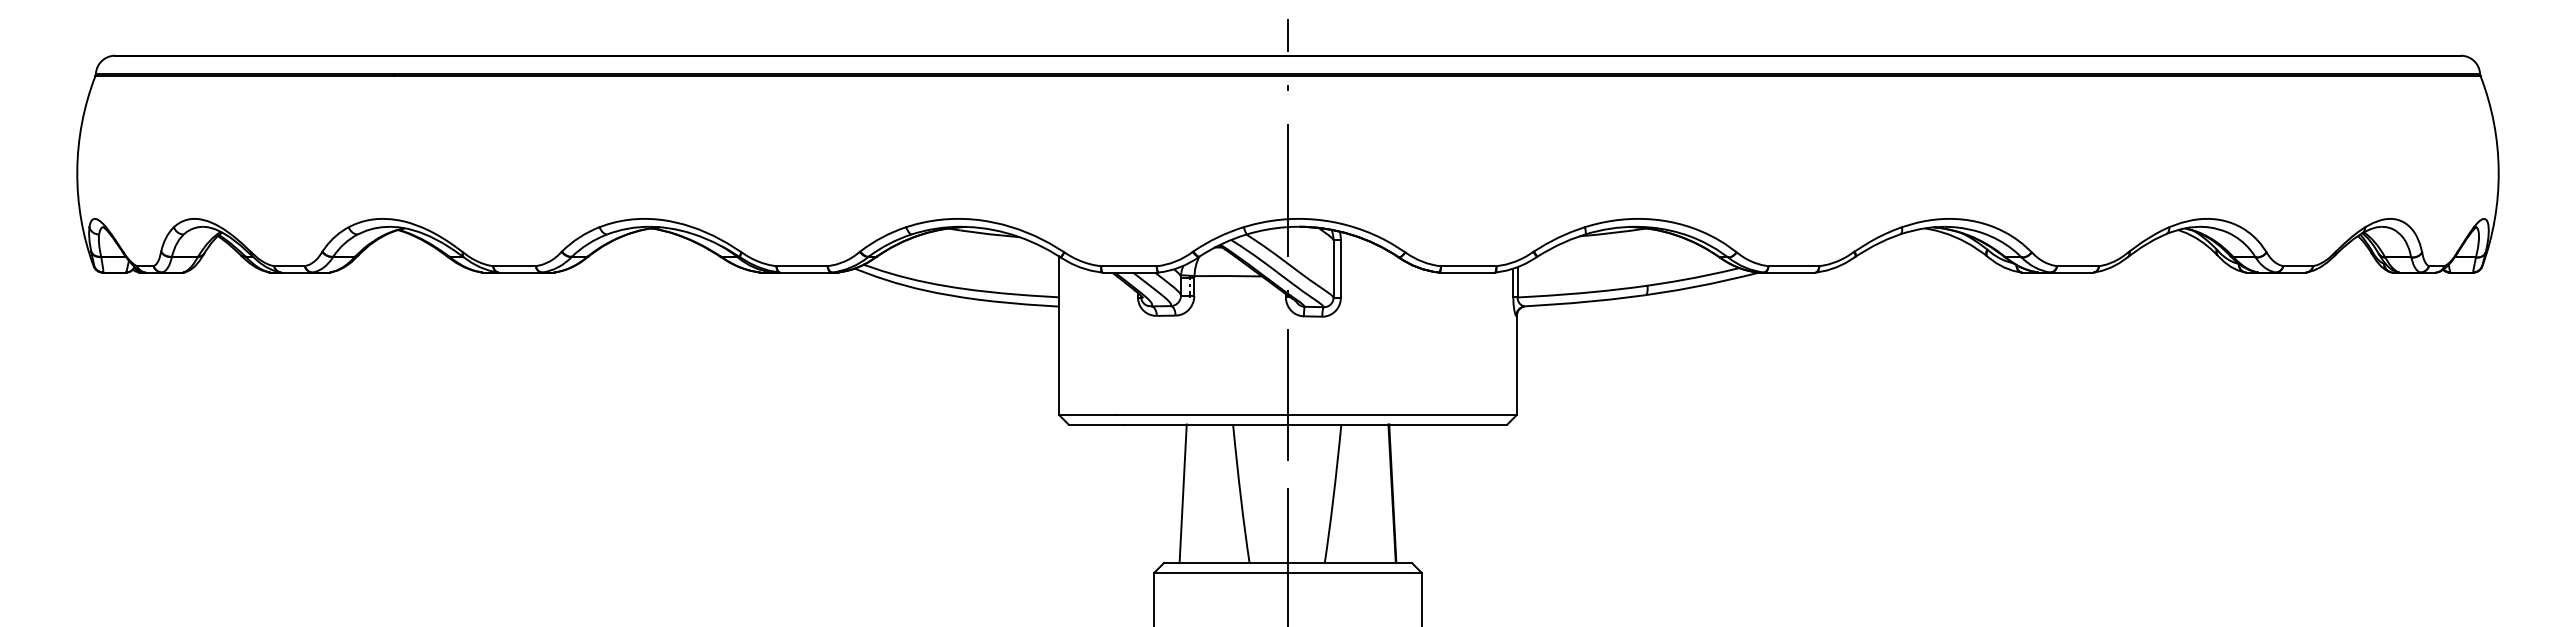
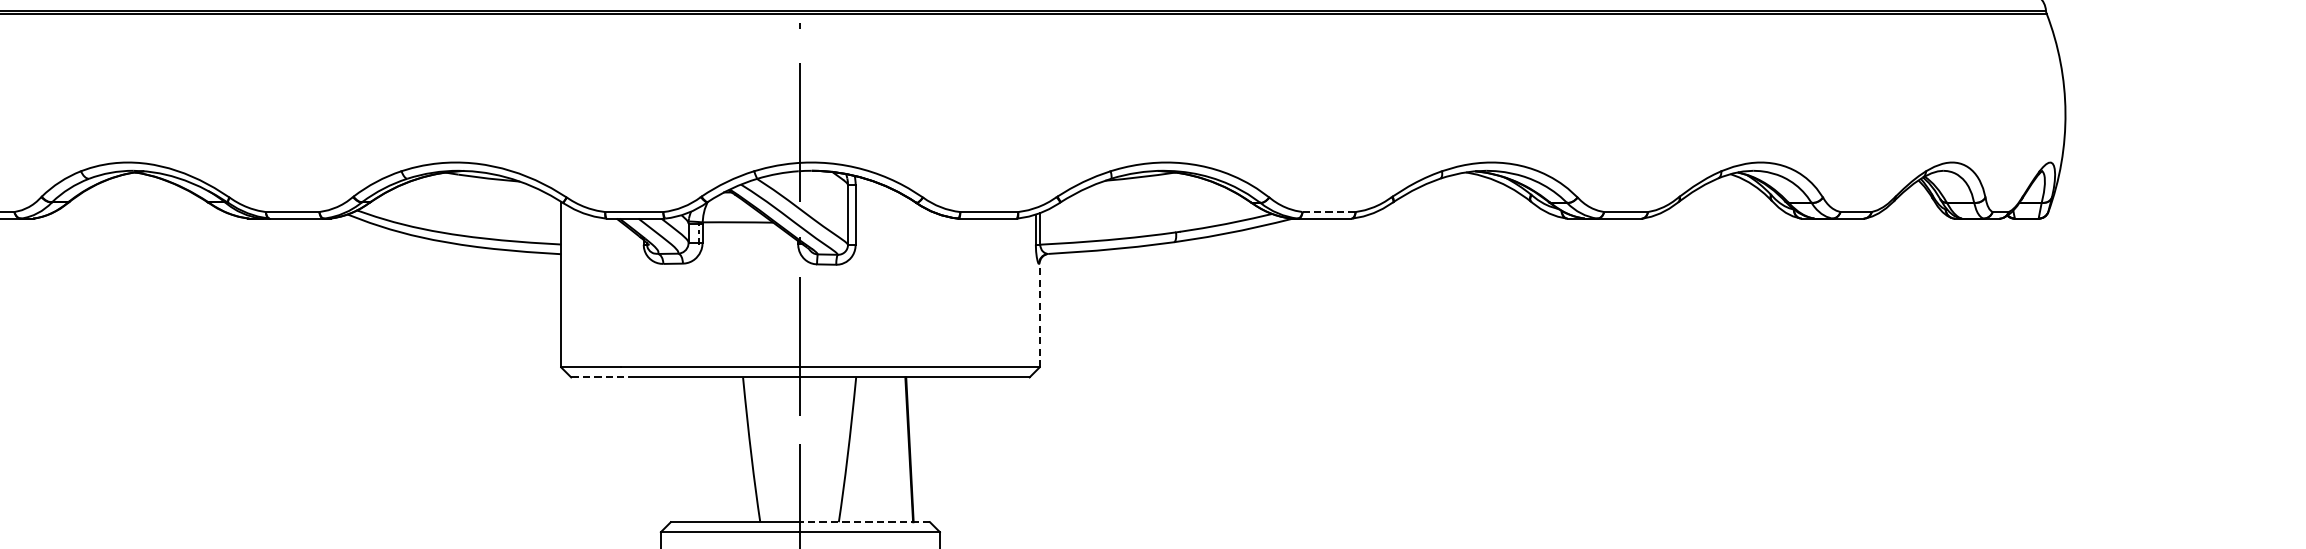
line: (1793, 266) -> (1328, 212), solid -> dashed
line: (1516, 365) -> (1039, 315), solid -> dashed
line: (1096, 424) -> (600, 377), solid -> dashed
line: (1182, 493) -> (690, 449), removed
line: (1349, 563) -> (864, 522), solid -> dashed

